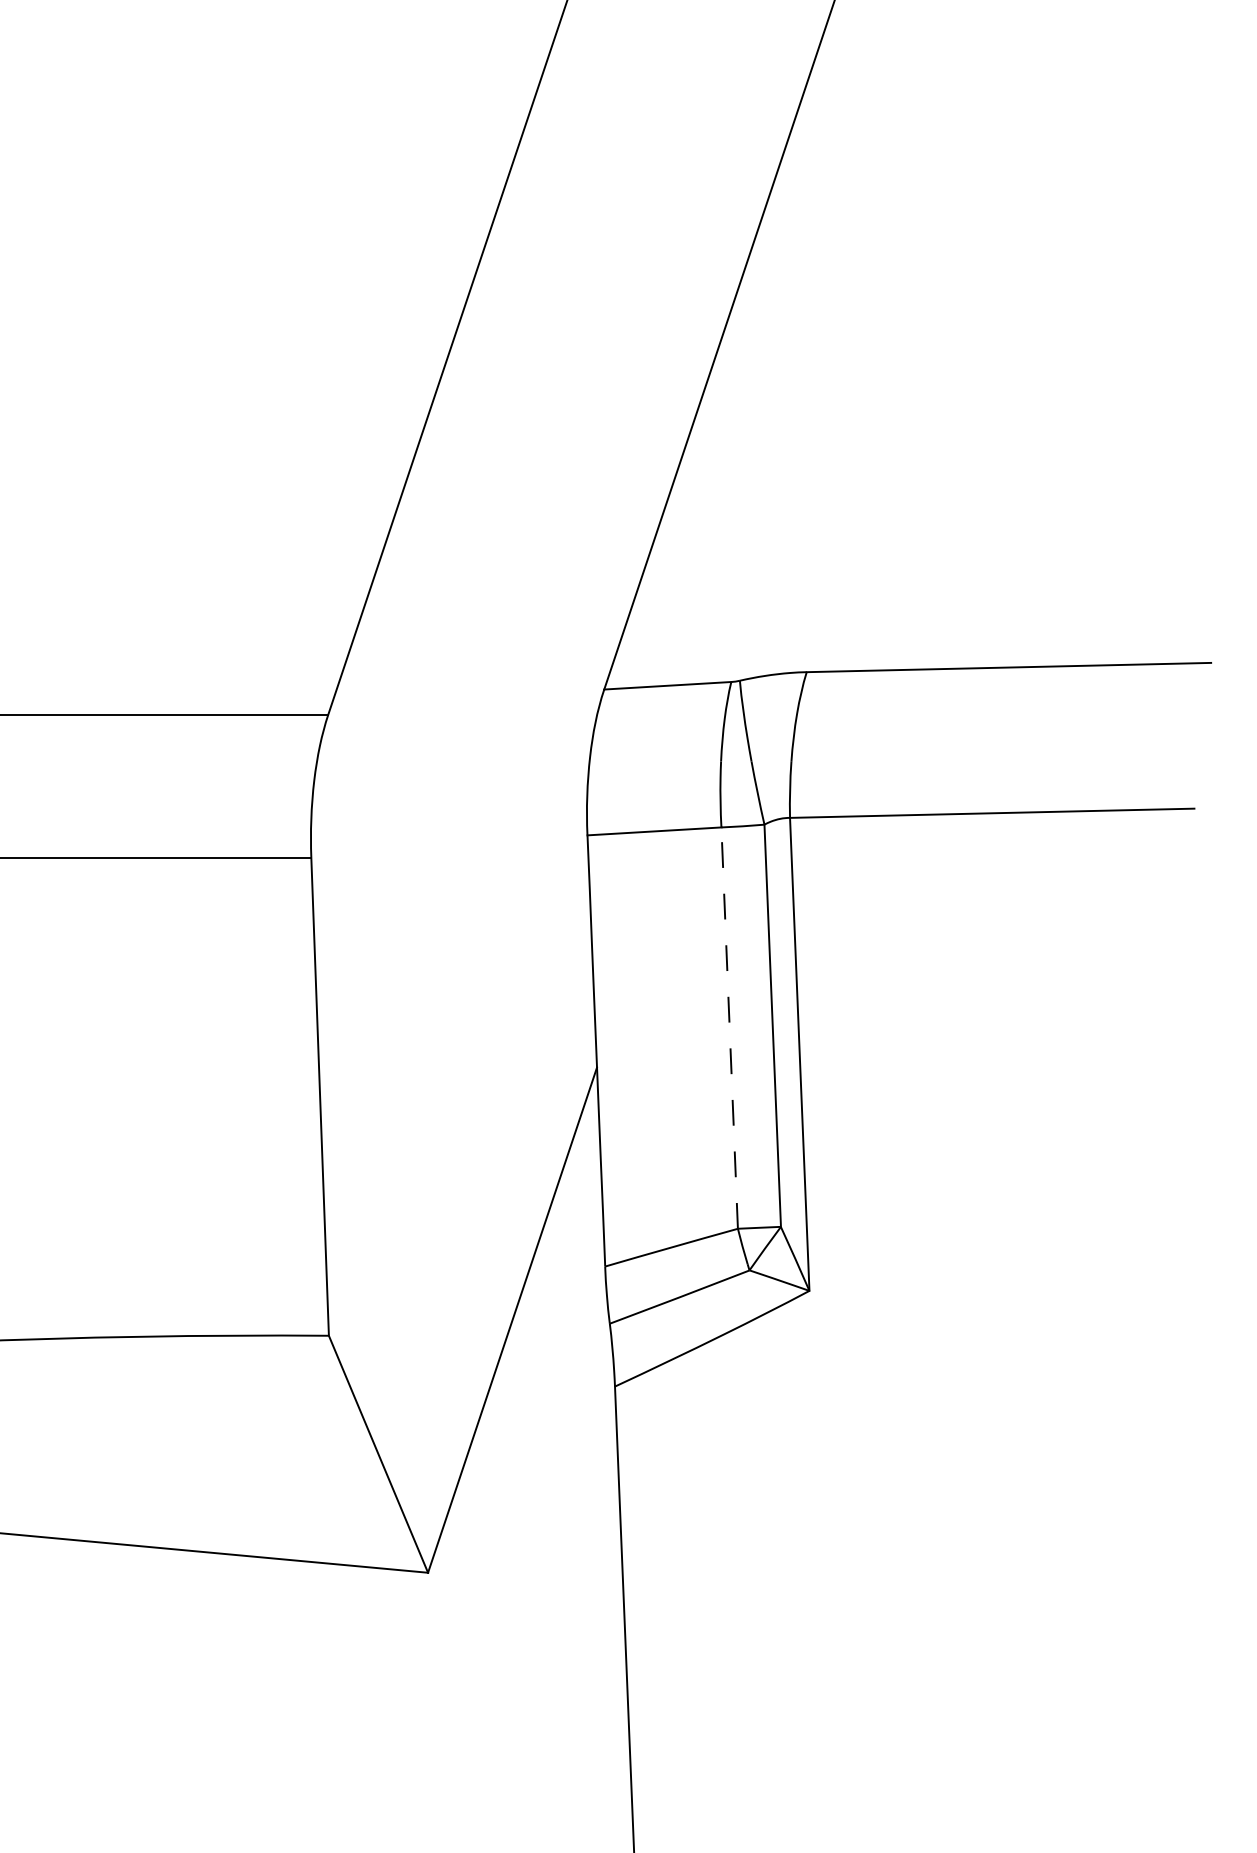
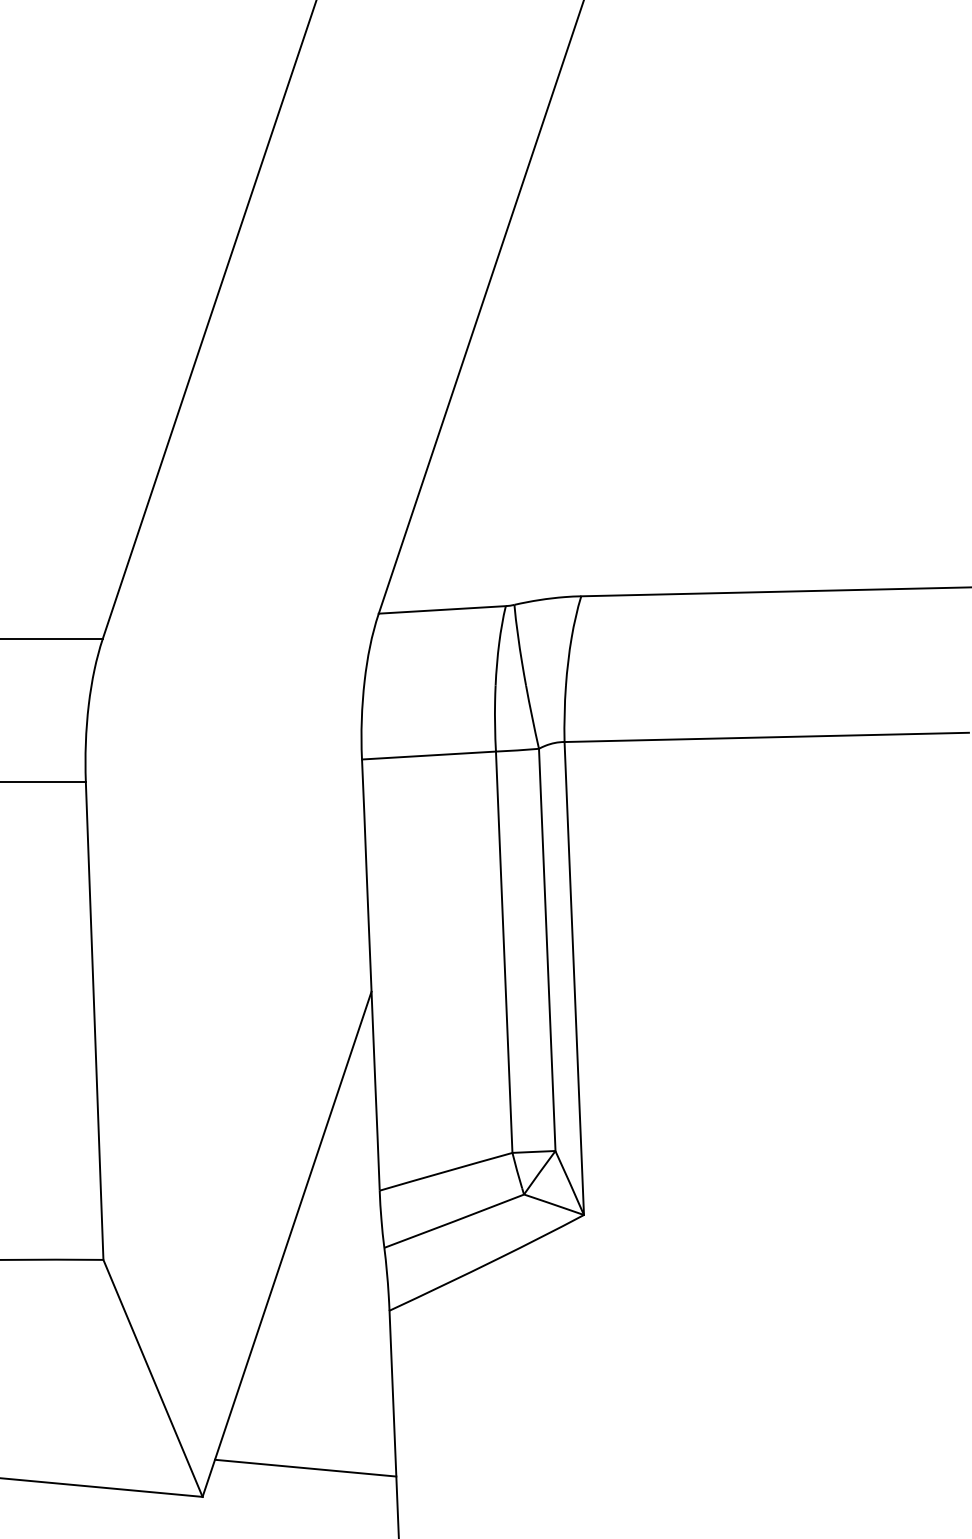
line: (729, 1028) -> (504, 952), dashed -> solid
line: (530, 1543) -> (305, 1467), added

